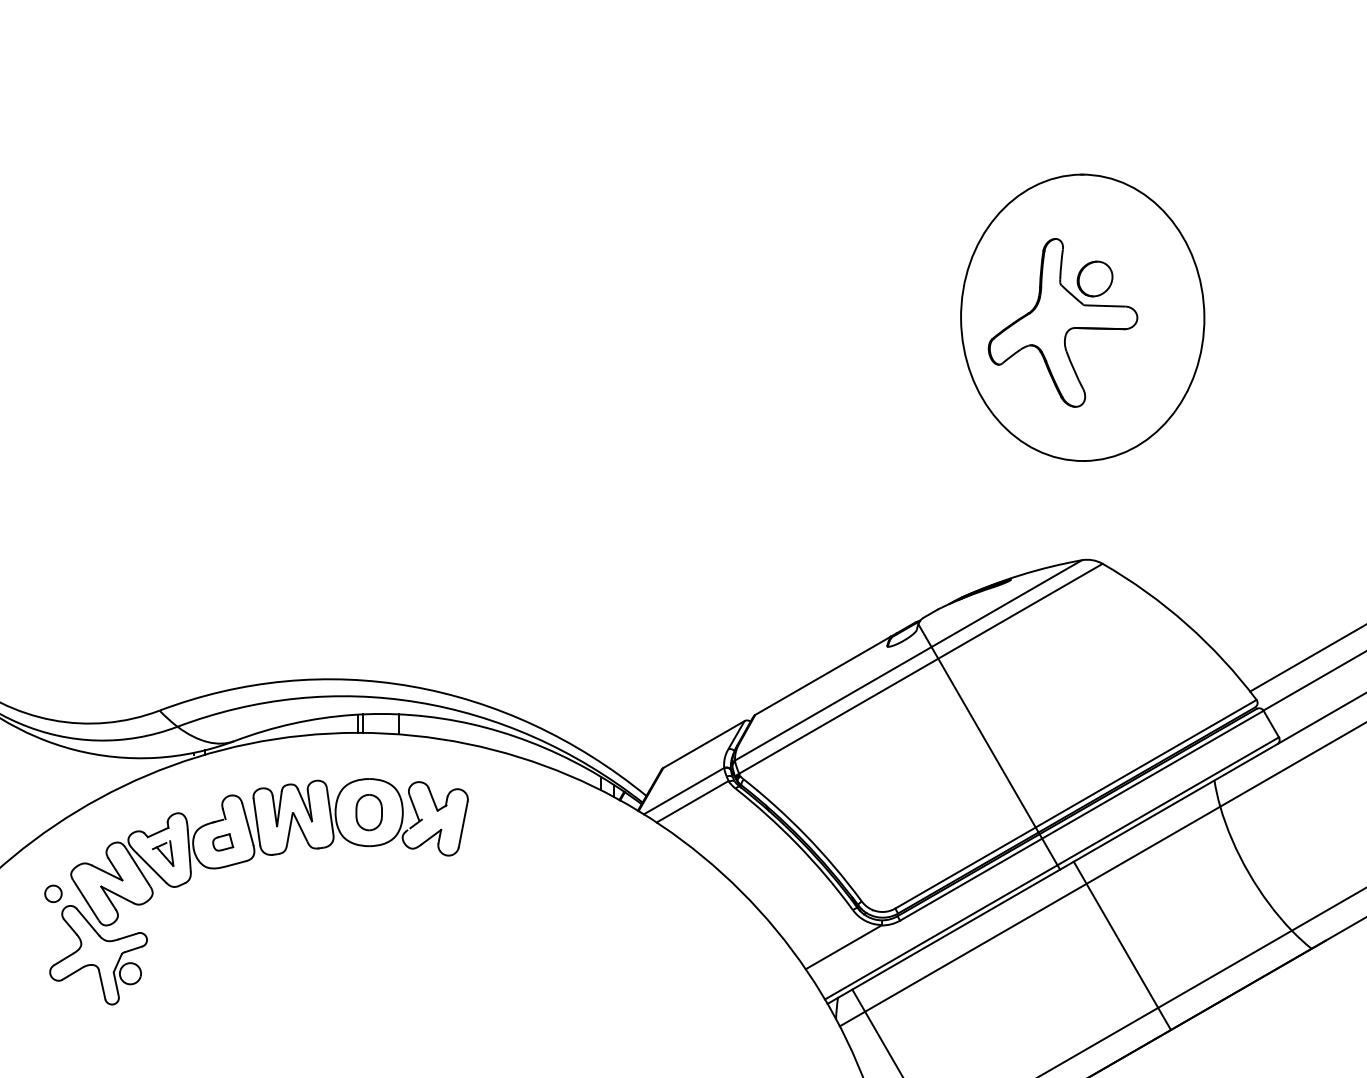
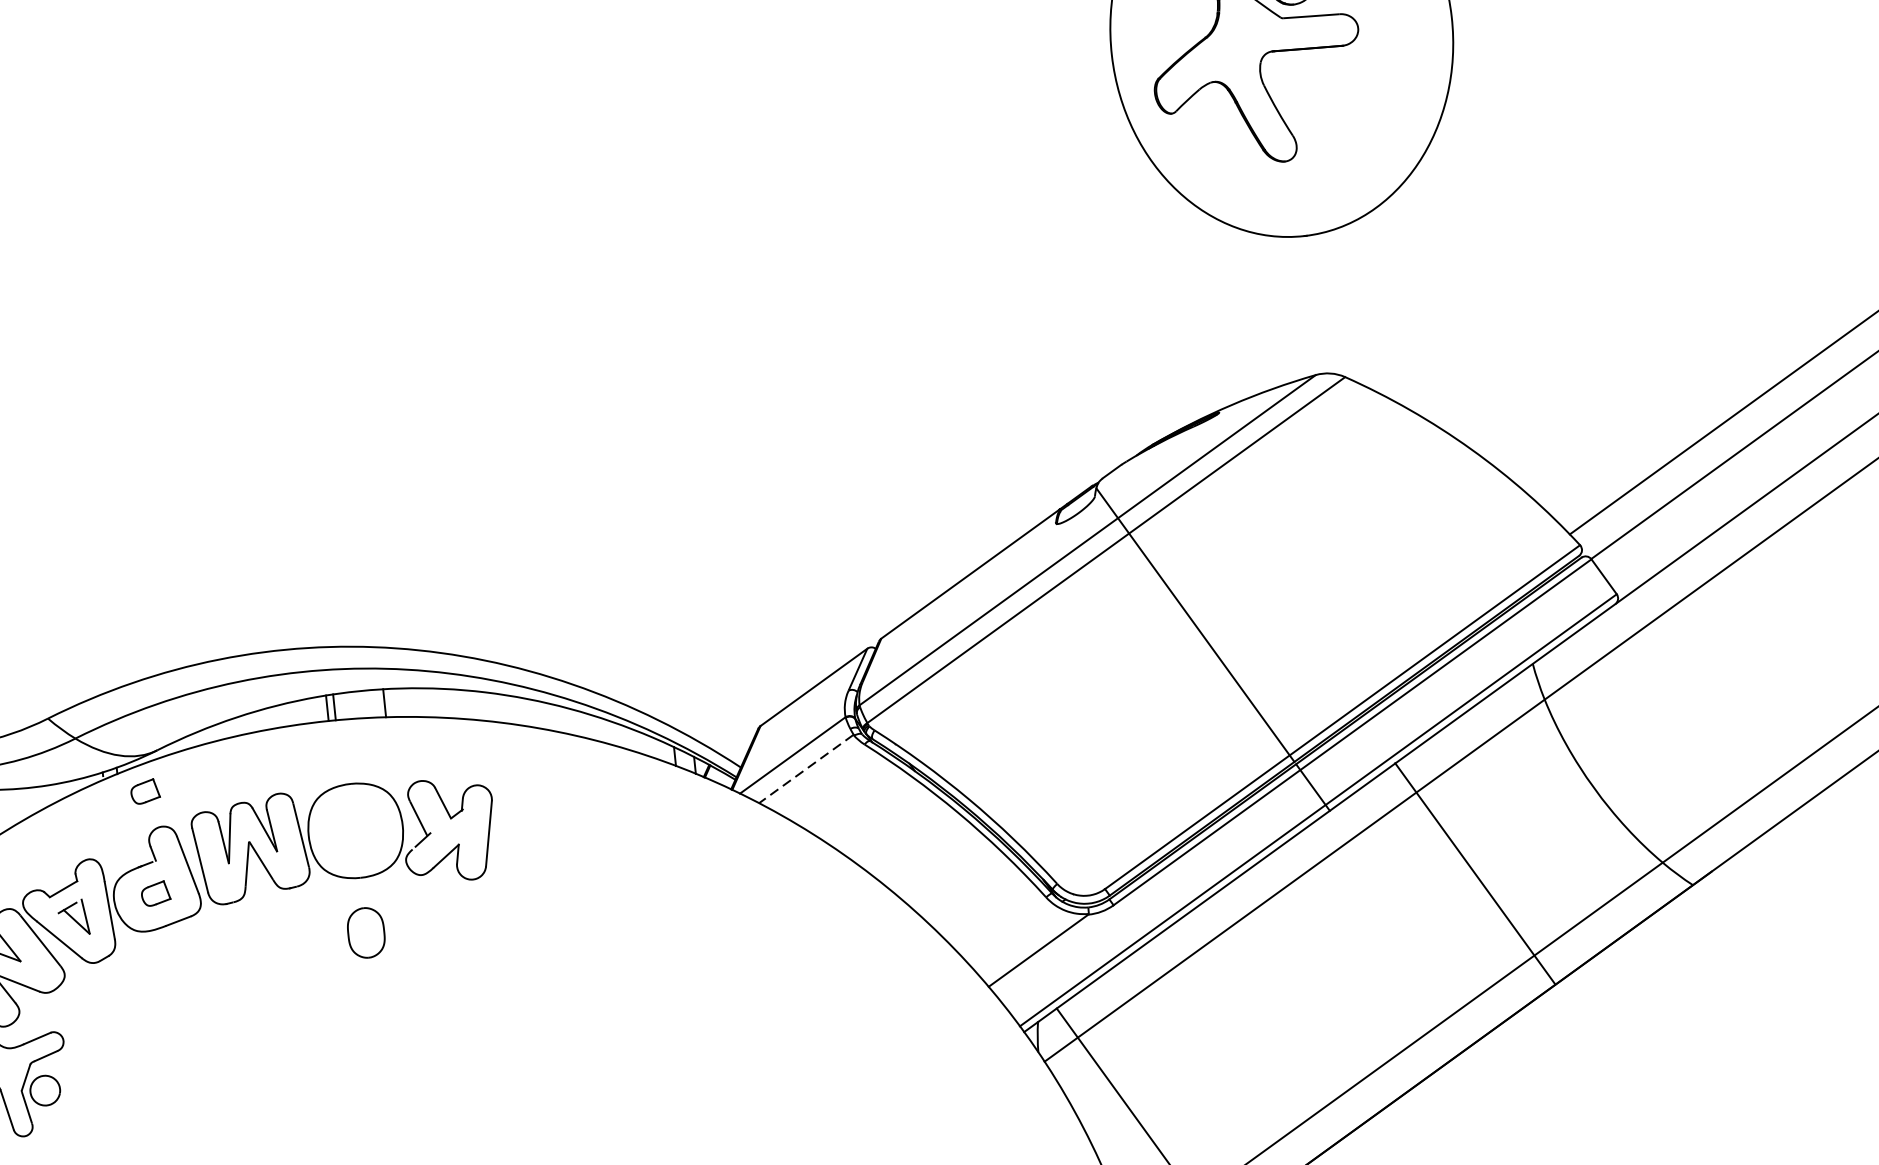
part: (223, 769) -> (145, 791), added
line: (692, 802) -> (806, 770), solid -> dashed
part: (368, 812) -> (365, 932), moved
line: (1121, 945) -> (1473, 873), moved

